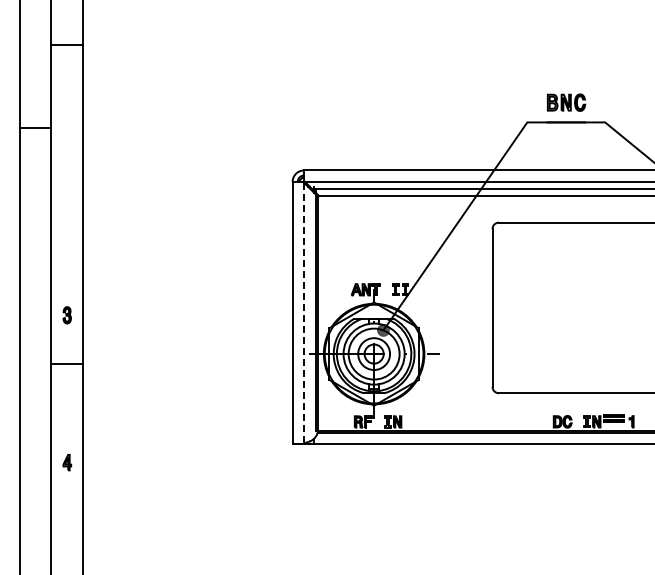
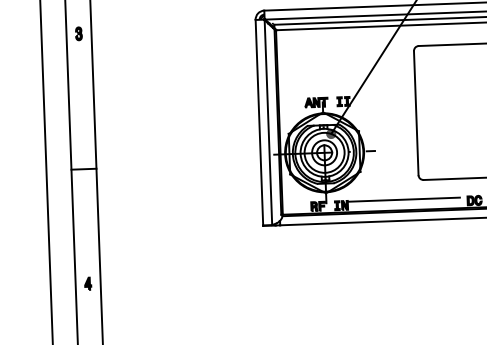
line: (304, 313) -> (268, 122), dashed -> solid
part: (66, 315) -> (78, 34), moved
line: (472, 417) -> (403, 199), added
part: (67, 462) -> (88, 283), moved

